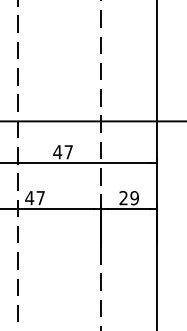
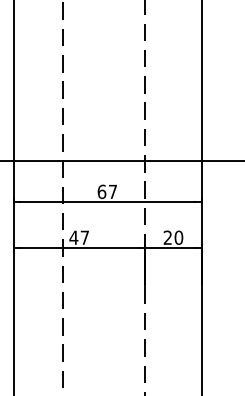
text: (57, 151) -> (101, 191), 47 -> 67
text: (134, 197) -> (178, 237), 29 -> 20

